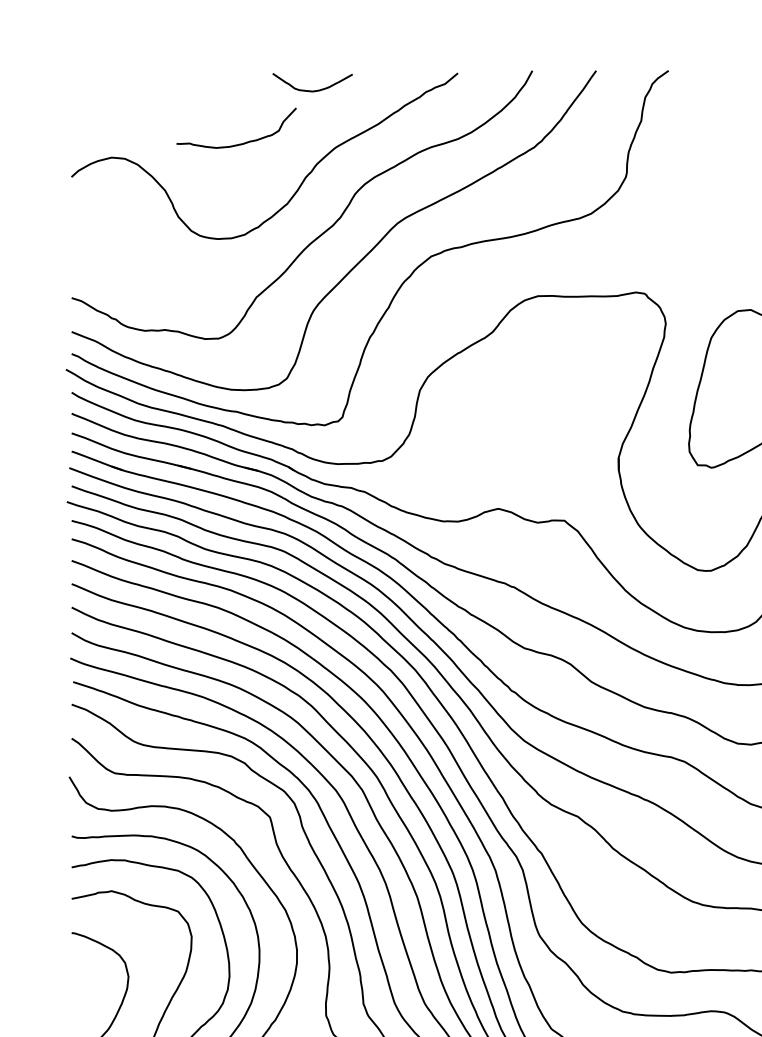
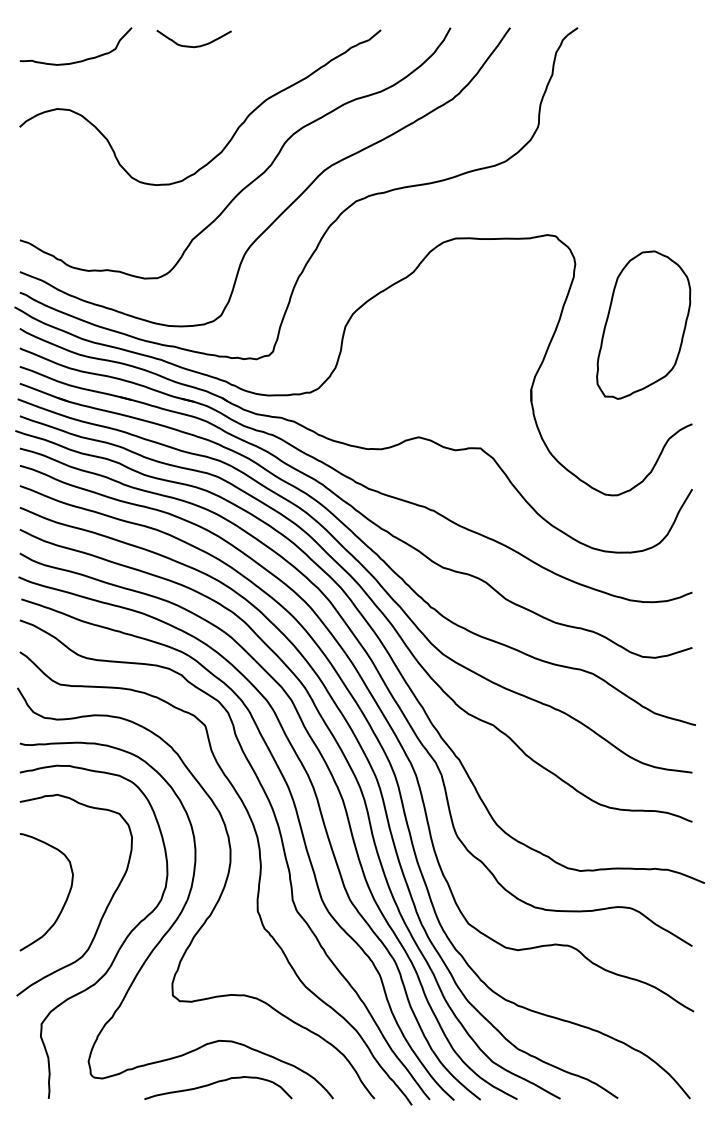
curve: (311, 90) -> (193, 46), moved
curve: (240, 143) -> (79, 60), moved

